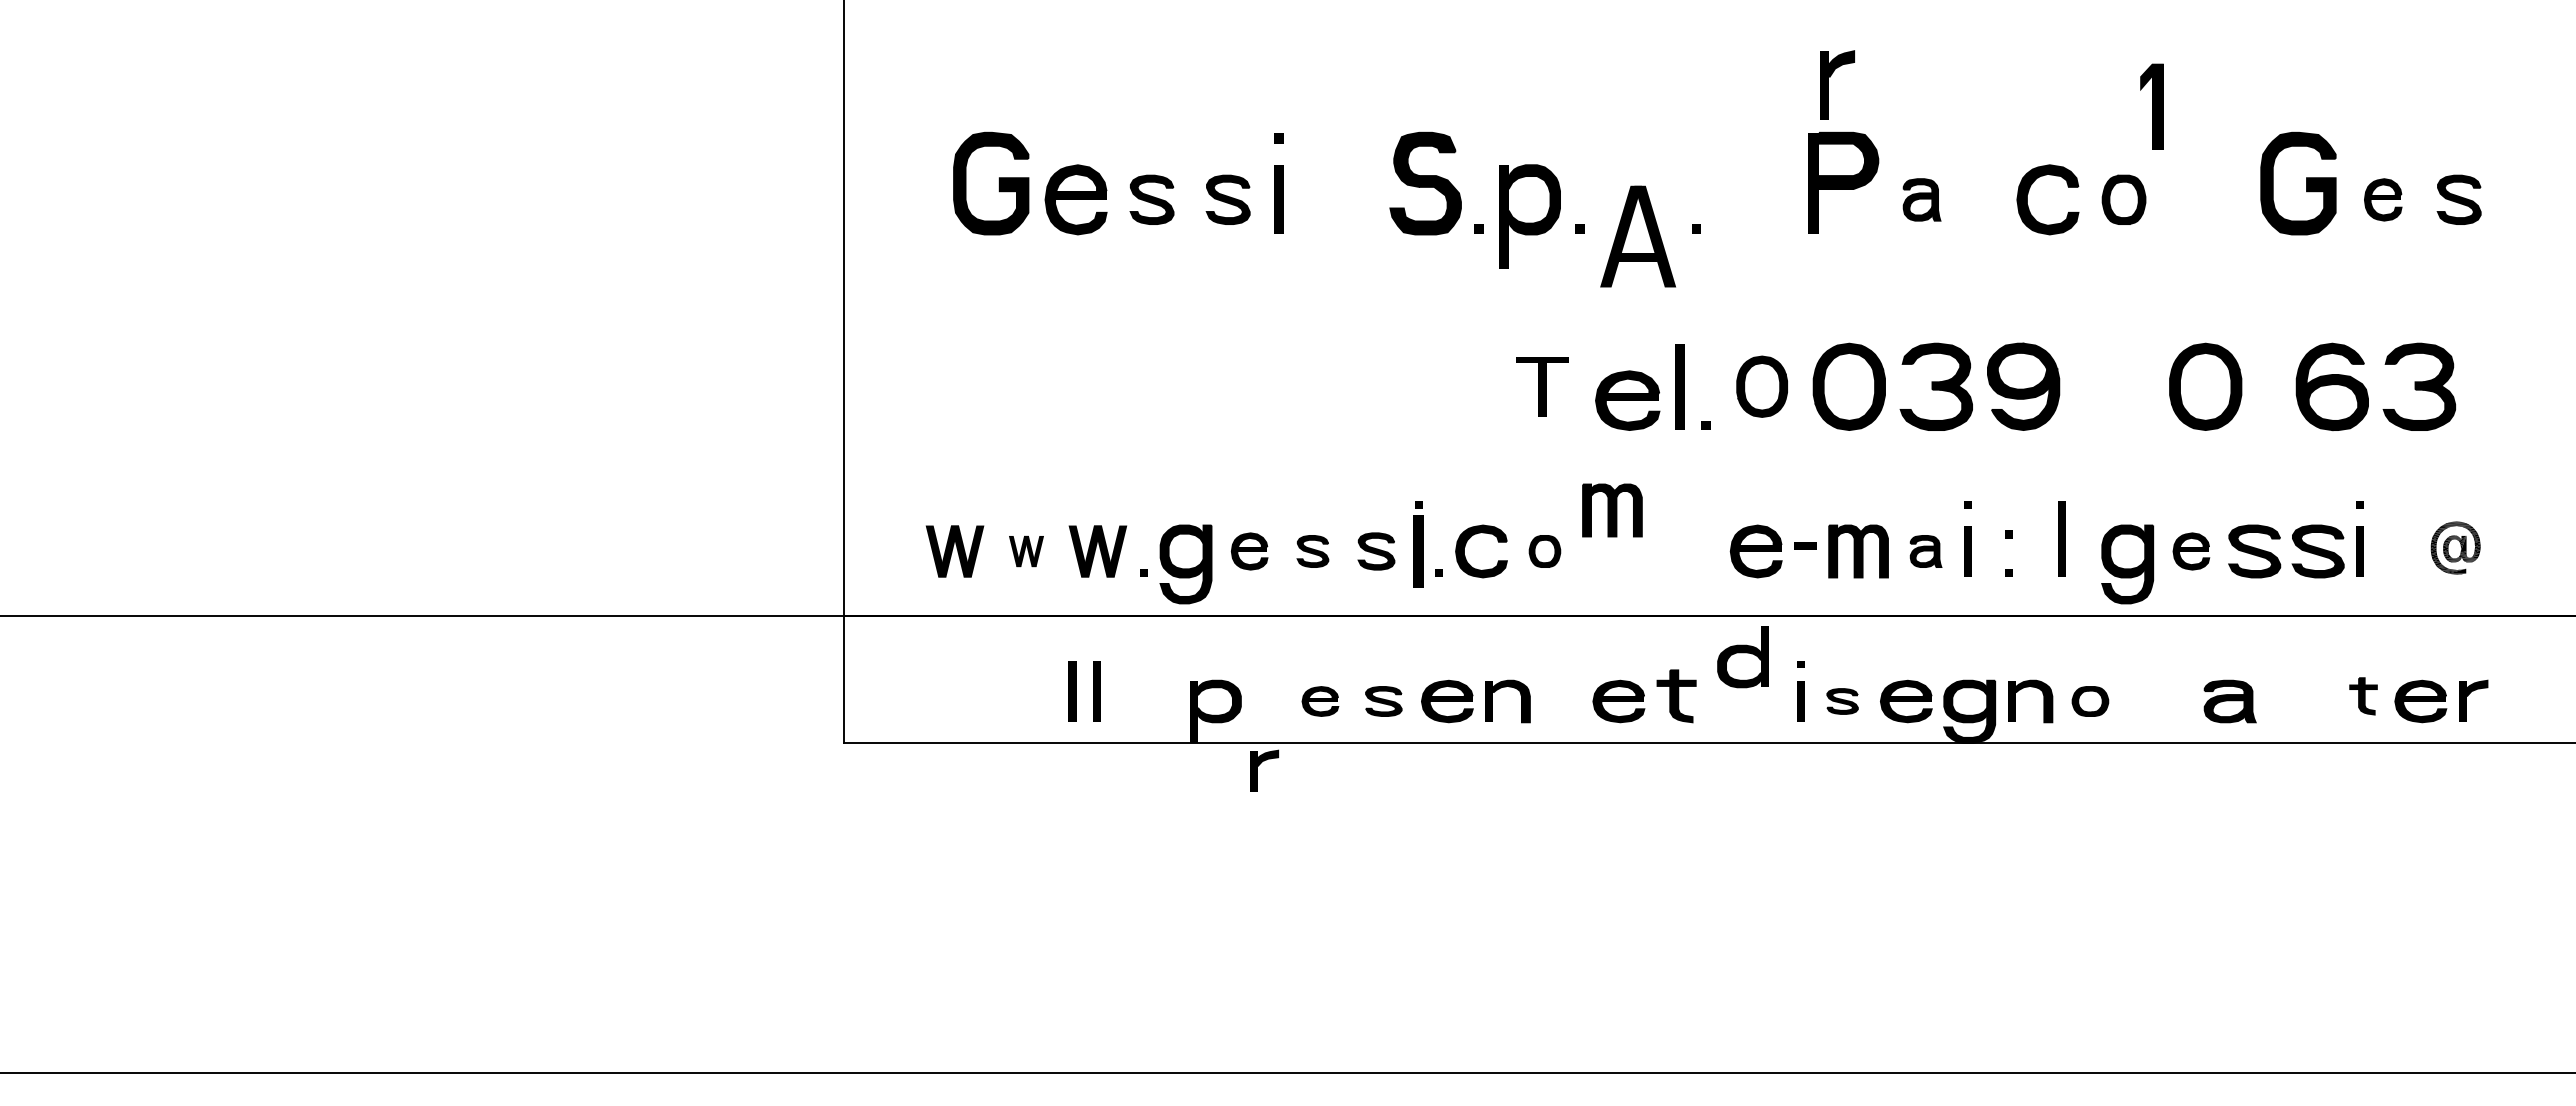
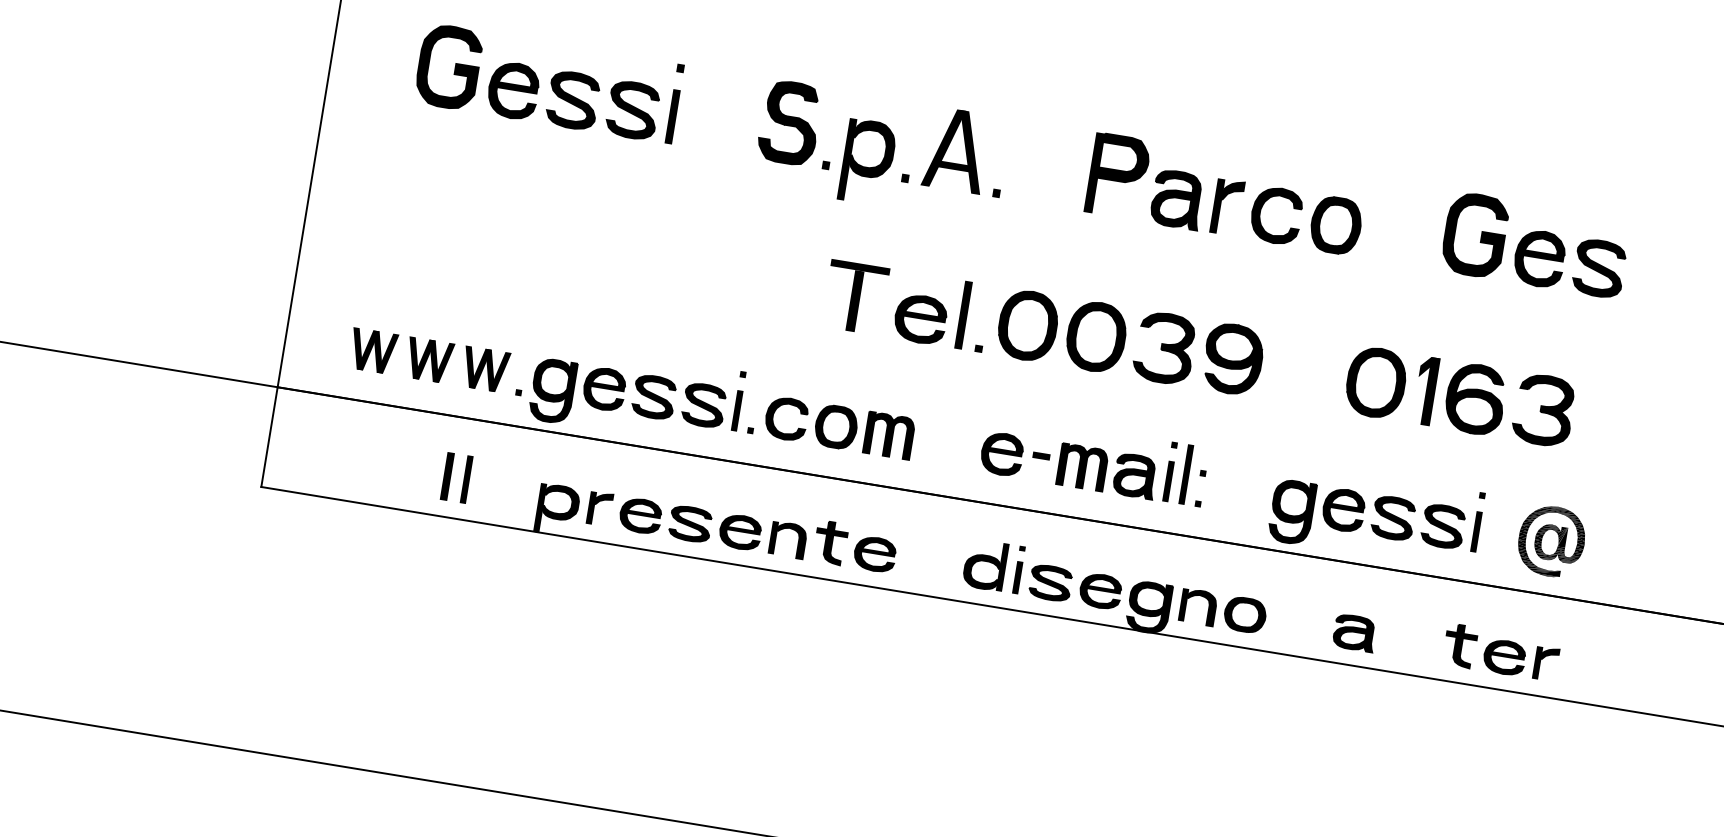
part: (1828, 84) -> (1220, 205), moved
part: (2151, 106) -> (1425, 390), moved
part: (1151, 199) -> (572, 100), size x1.43
part: (1227, 199) -> (632, 109), size x1.43
part: (1921, 199) -> (1177, 199), size x1.67
part: (2123, 199) -> (1335, 225), size x1.43
part: (2382, 199) -> (1539, 258), size x1.67
part: (2458, 199) -> (1598, 268), size x1.43
part: (1637, 236) -> (956, 150), moved
part: (1542, 386) -> (855, 297), size x1.43
part: (1761, 386) -> (1027, 325), size x1.43
part: (1612, 510) -> (889, 435), moved
part: (2061, 538) -> (1186, 473), moved
part: (2455, 547) -> (1551, 540), size x1.67
part: (1026, 551) -> (429, 360), size x1.67
part: (1249, 551) -> (604, 389), size x1.43
part: (1312, 551) -> (653, 397), size x1.67
part: (1376, 551) -> (704, 405), size x1.43
part: (1418, 551) -> (737, 410), size x0.71
part: (1544, 551) -> (835, 427), size x1.67
part: (1925, 551) -> (1135, 476), size x1.67
part: (2191, 551) -> (1343, 510), size x1.43
part: (1742, 657) -> (985, 565), moved
part: (1676, 696) -> (830, 543), moved
part: (2363, 696) -> (1460, 646), size x1.43
part: (1320, 701) -> (640, 515), size x1.43
part: (1383, 701) -> (690, 524), size x1.43
part: (1842, 701) -> (1050, 583), size x1.67
part: (2090, 701) -> (1245, 614), size x1.43
part: (1257, 770) -> (594, 507), moved

